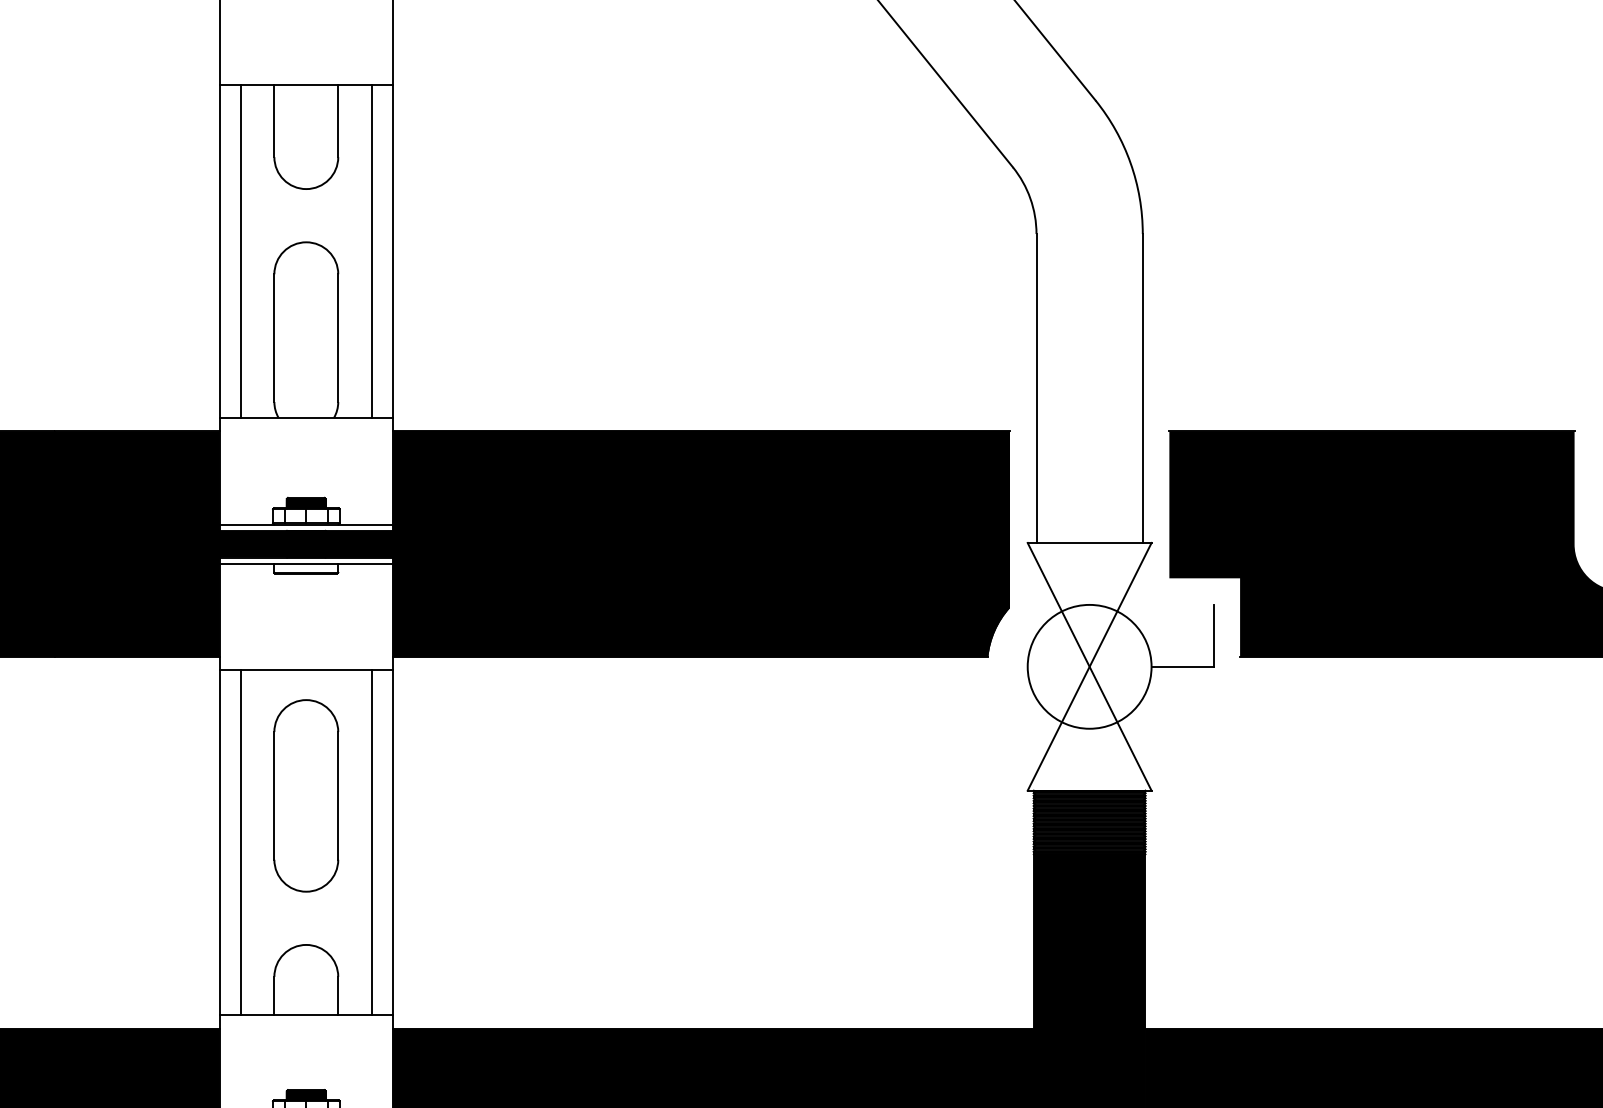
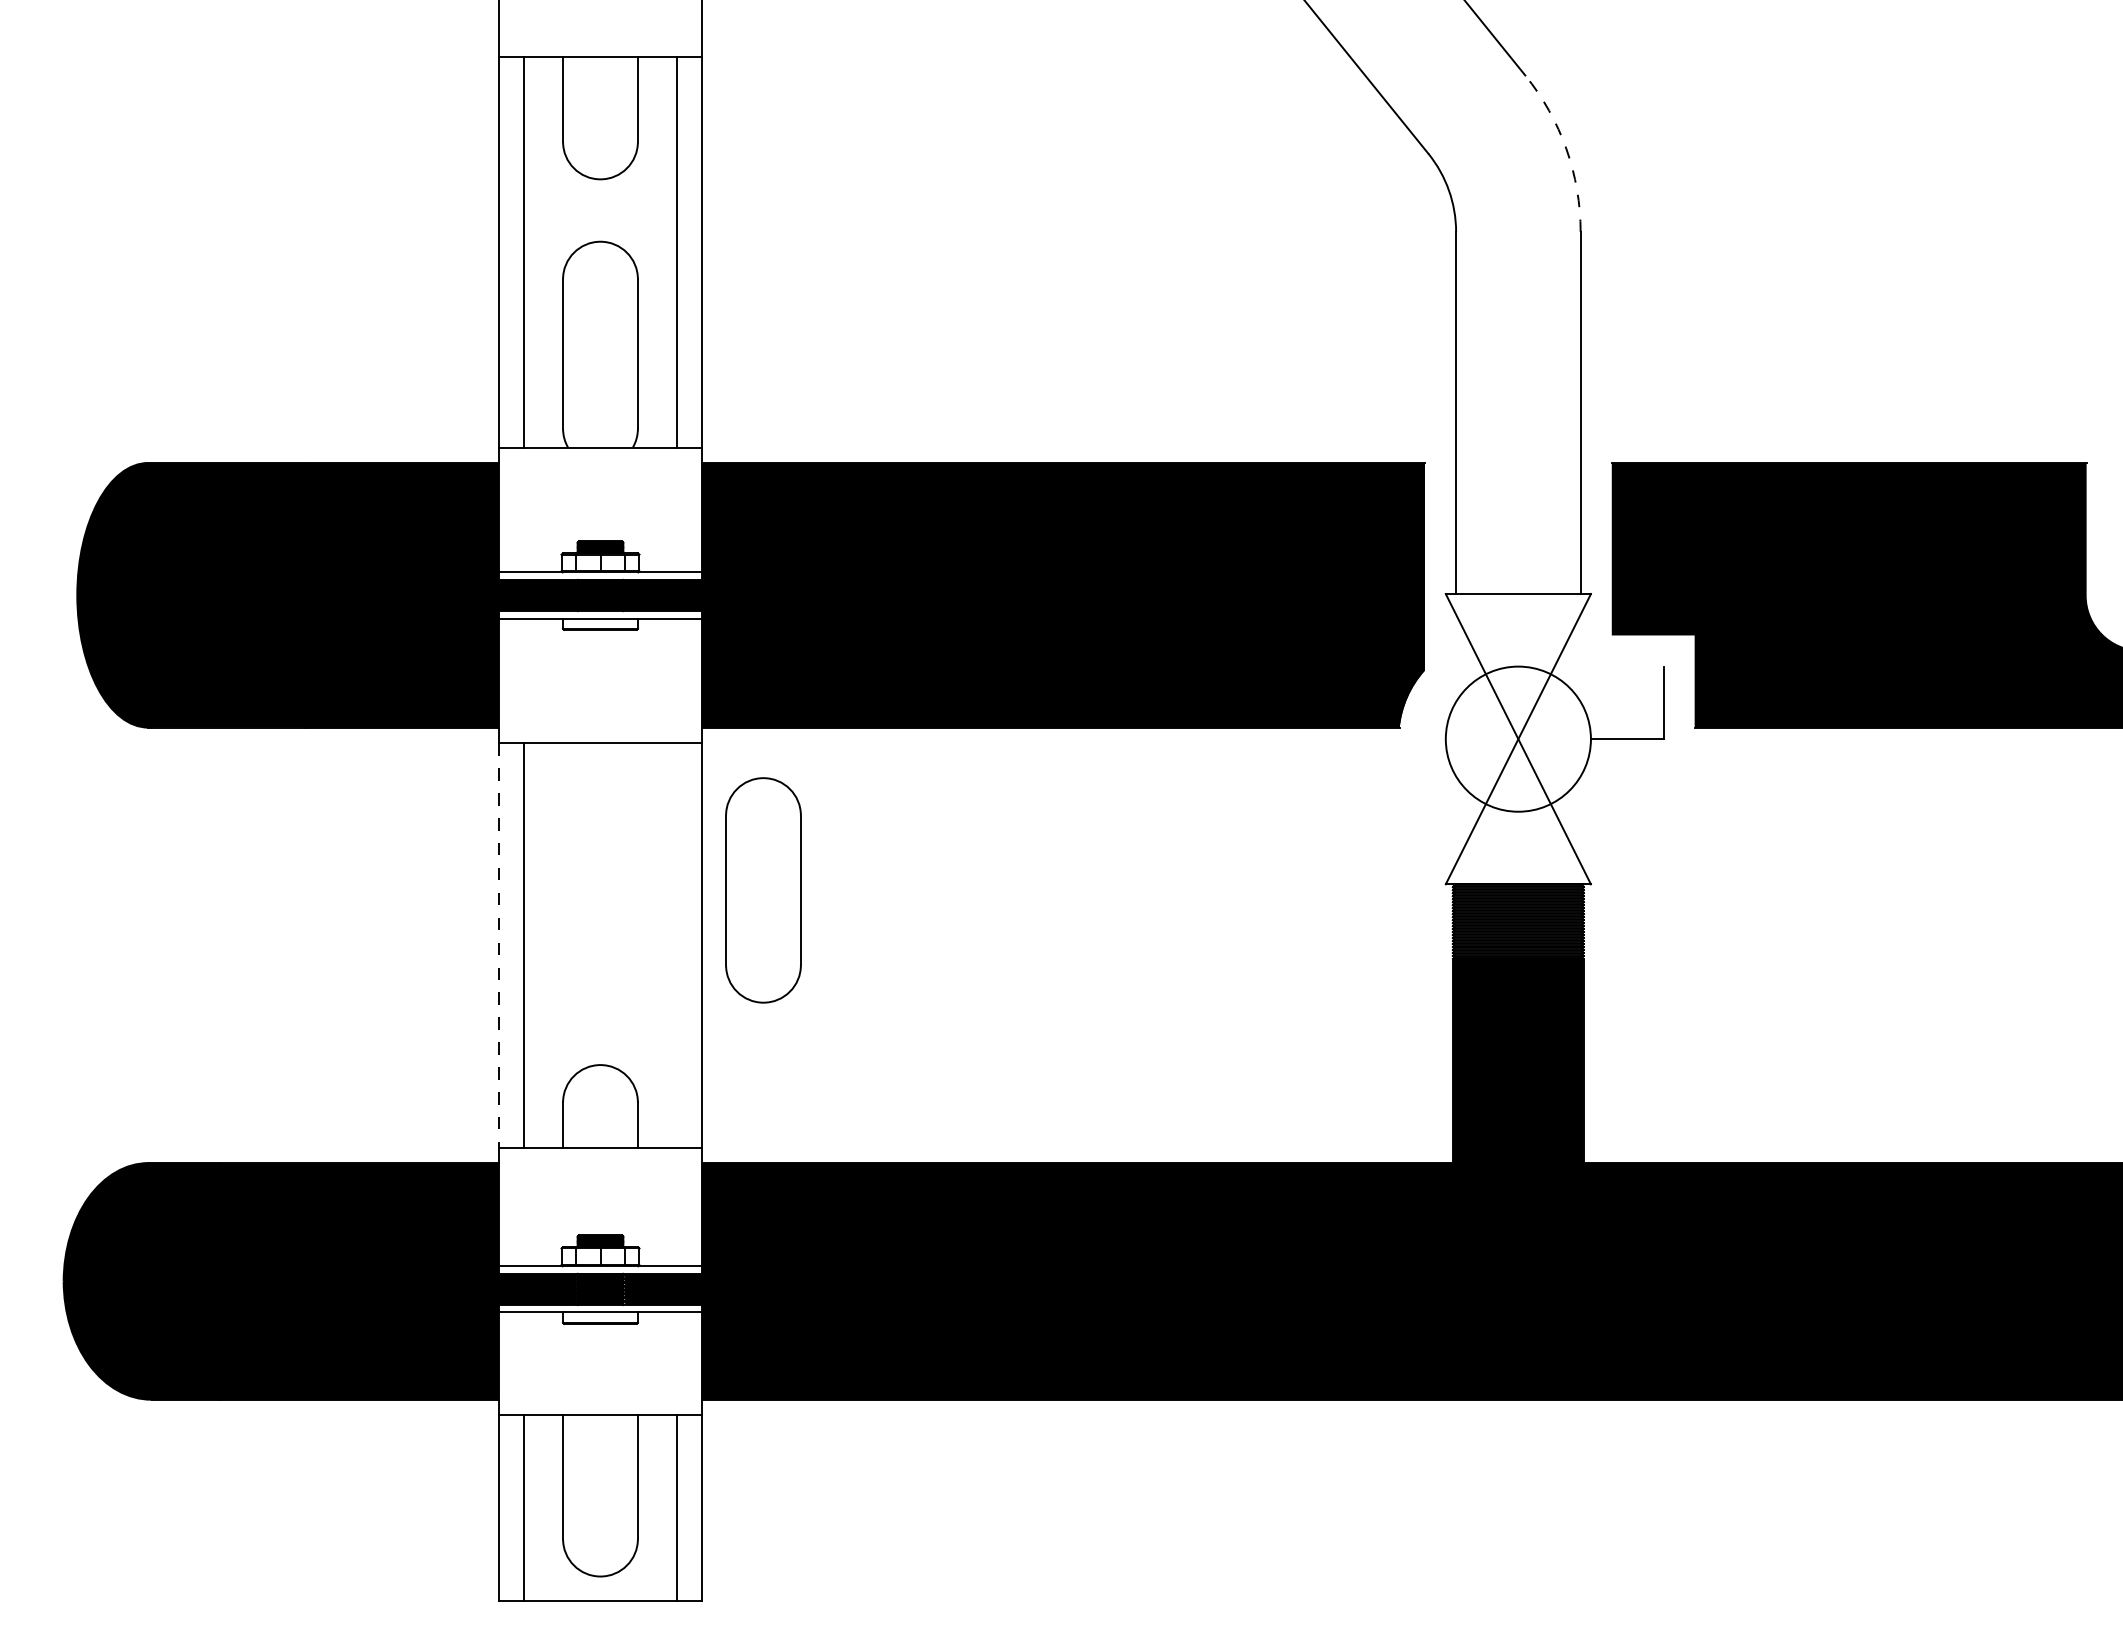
arc: (1130, 163) -> (1566, 149), solid -> dashed
part: (306, 795) -> (763, 890), moved
line: (371, 842) -> (676, 945), removed
line: (220, 843) -> (499, 946), solid -> dashed

